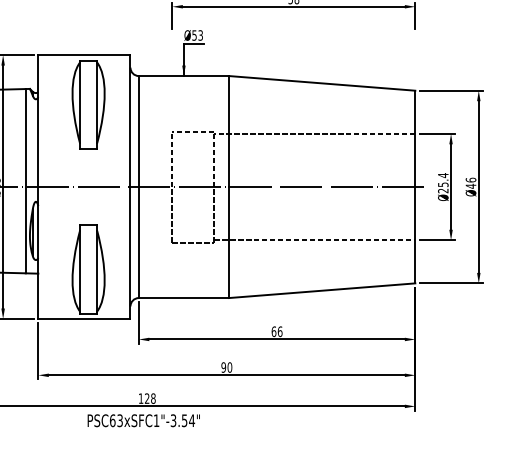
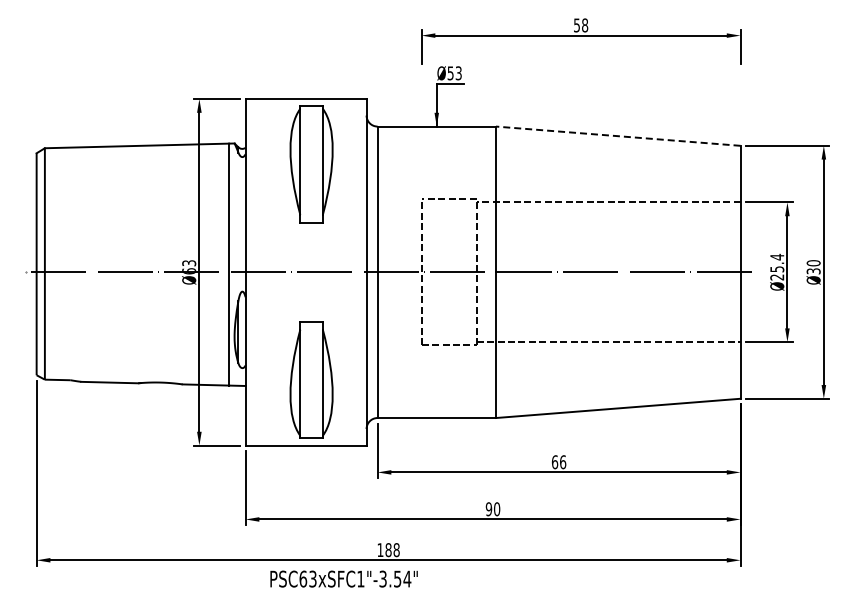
line: (322, 83) -> (618, 136), solid -> dashed
text: (470, 183) -> (813, 267), Ø46 -> Ø30
text: (147, 398) -> (388, 550), 128 -> 188
text: (143, 420) -> (343, 578), moved

